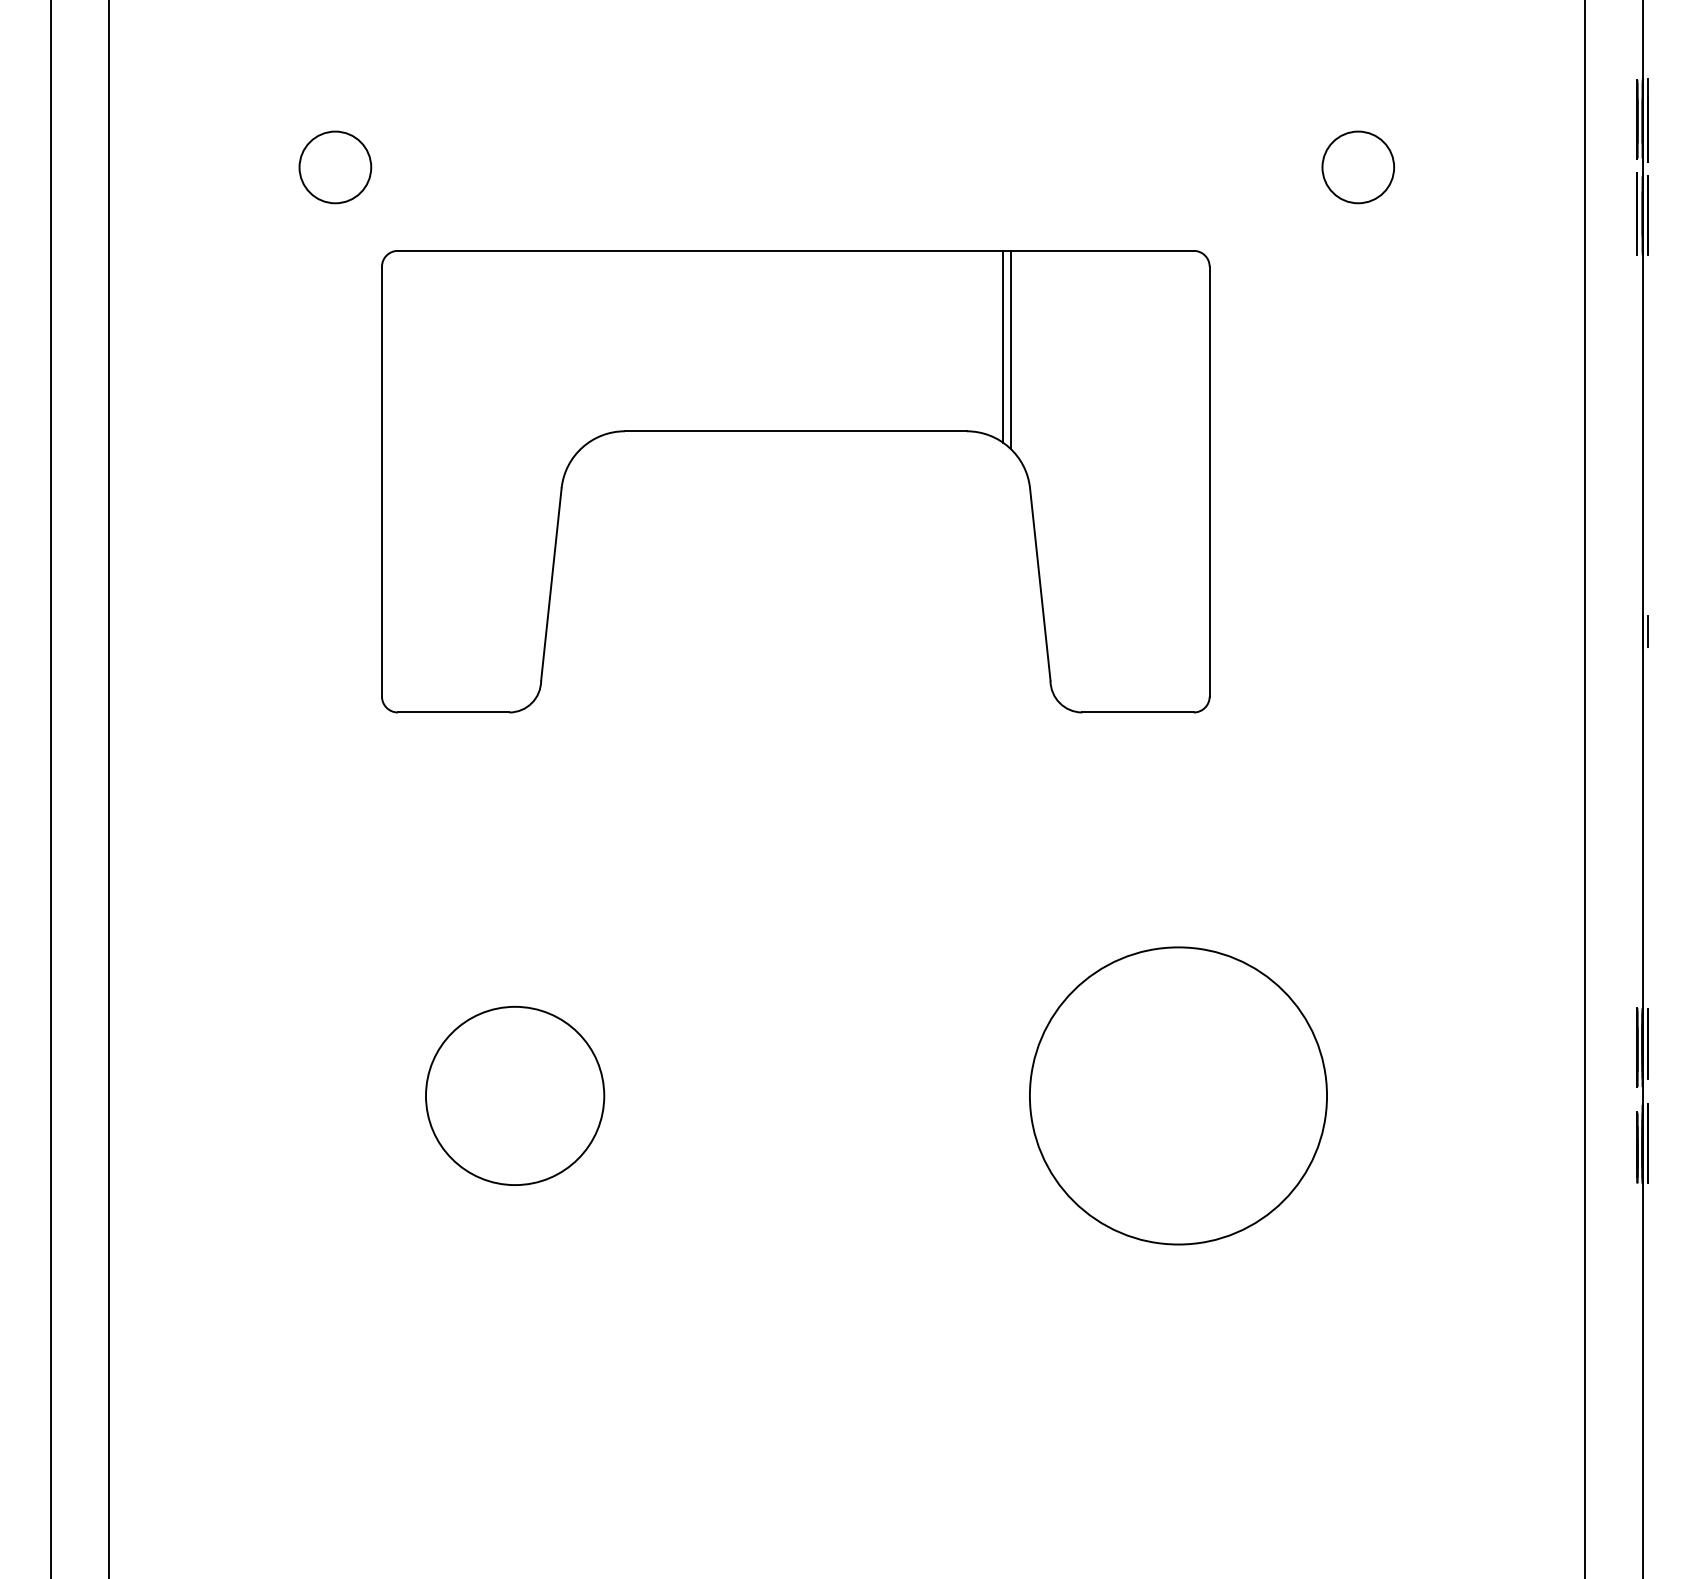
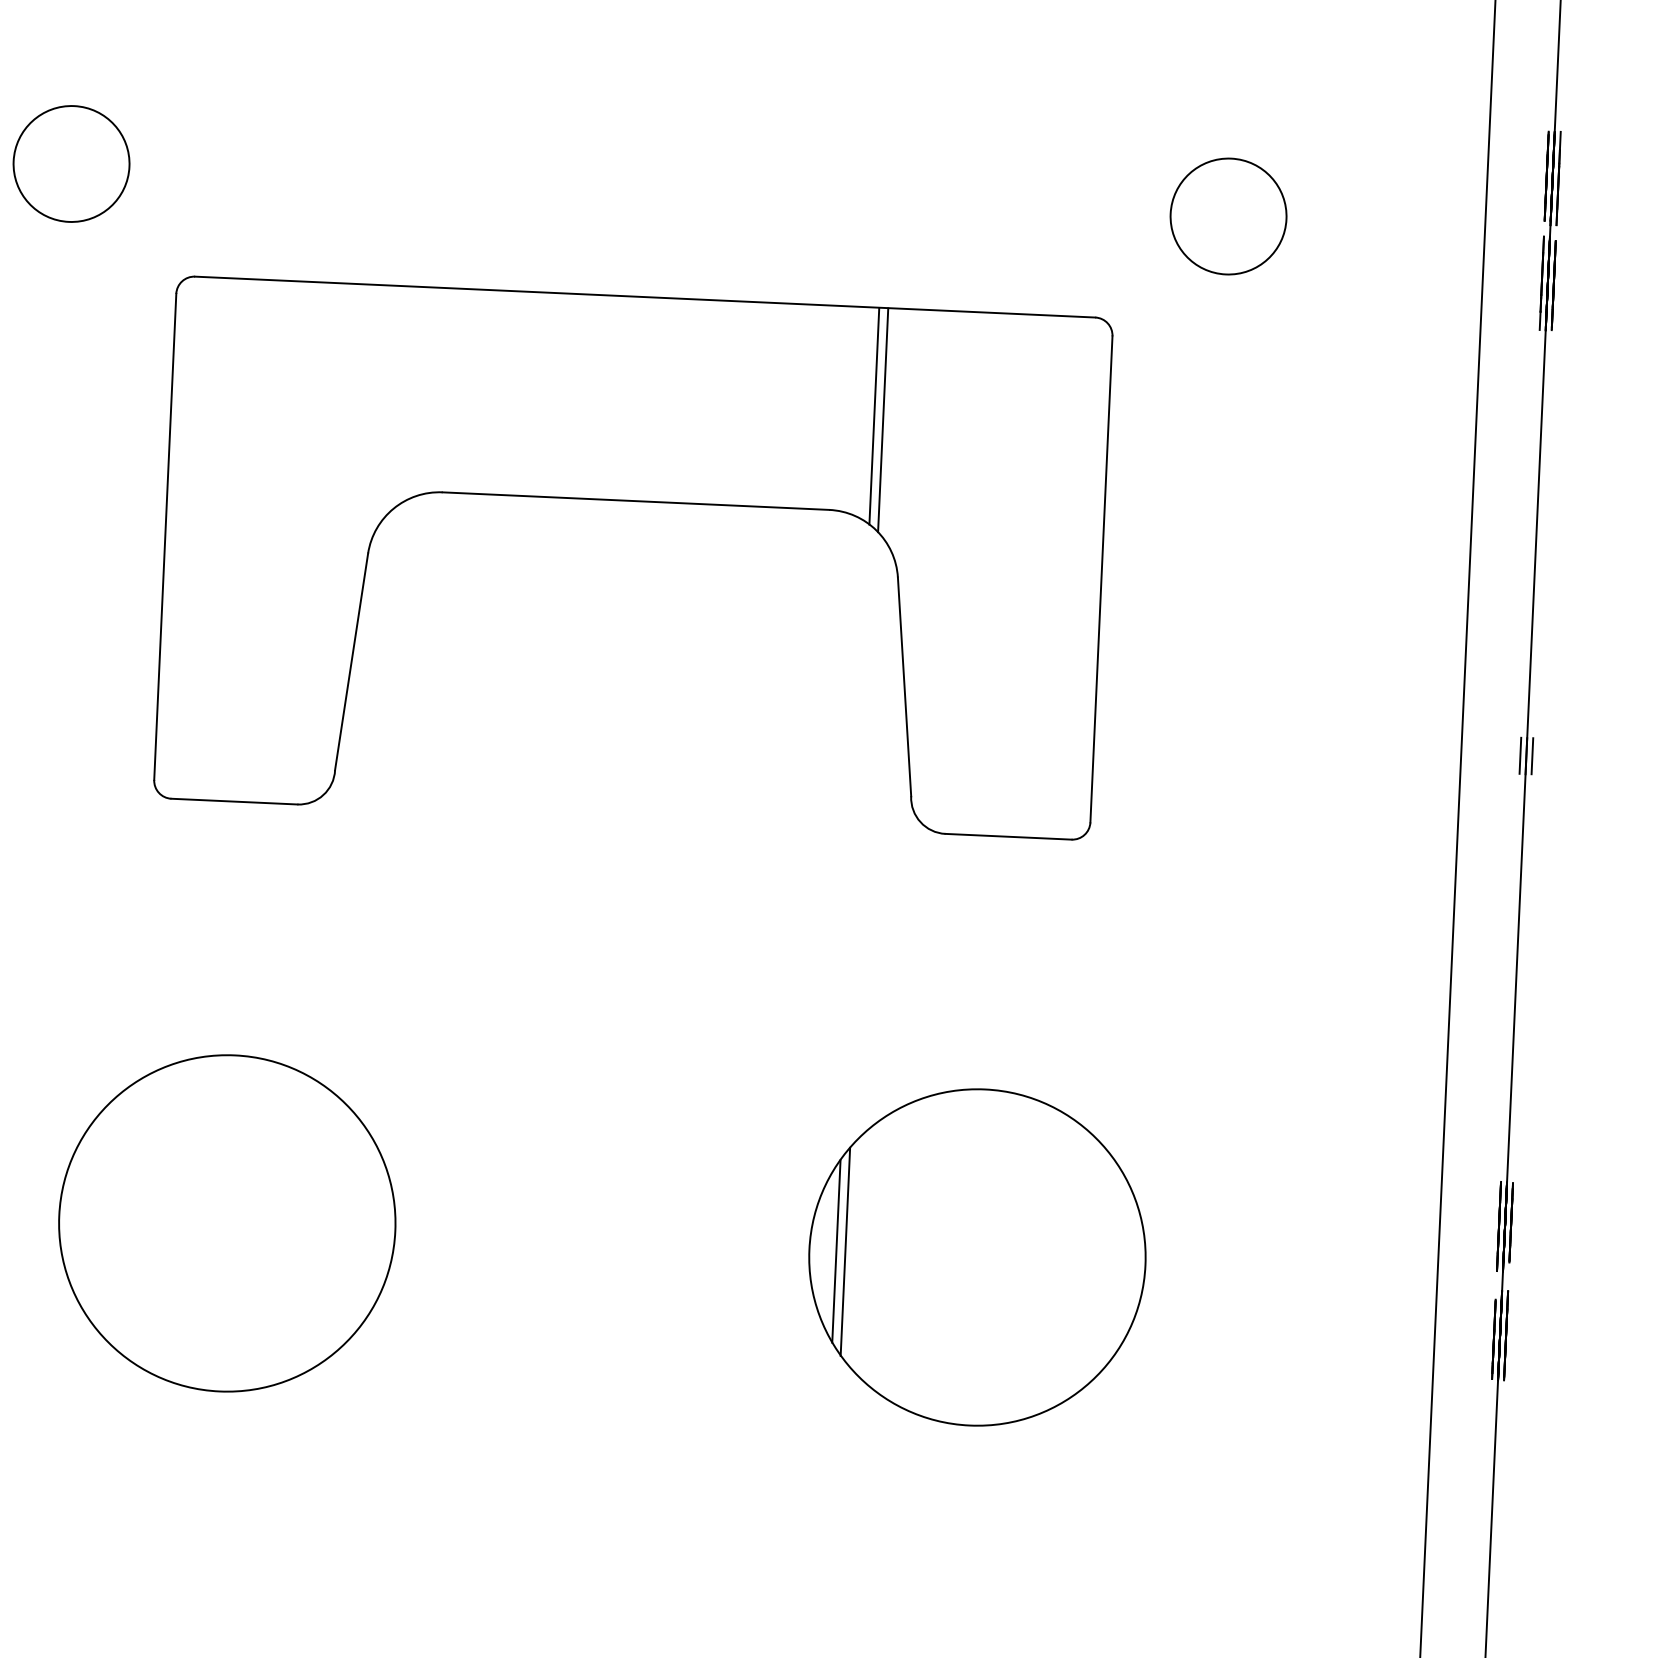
circle: (335, 167) -> (71, 164), size x1.43
circle: (1358, 167) -> (1228, 216), size x1.43
part: (795, 431) -> (635, 501), moved
line: (1637, 631) -> (1520, 755), added
circle: (514, 1095) -> (226, 1222), size x1.67
line: (1053, 1095) -> (836, 1250), added
line: (1061, 1096) -> (845, 1252), added

